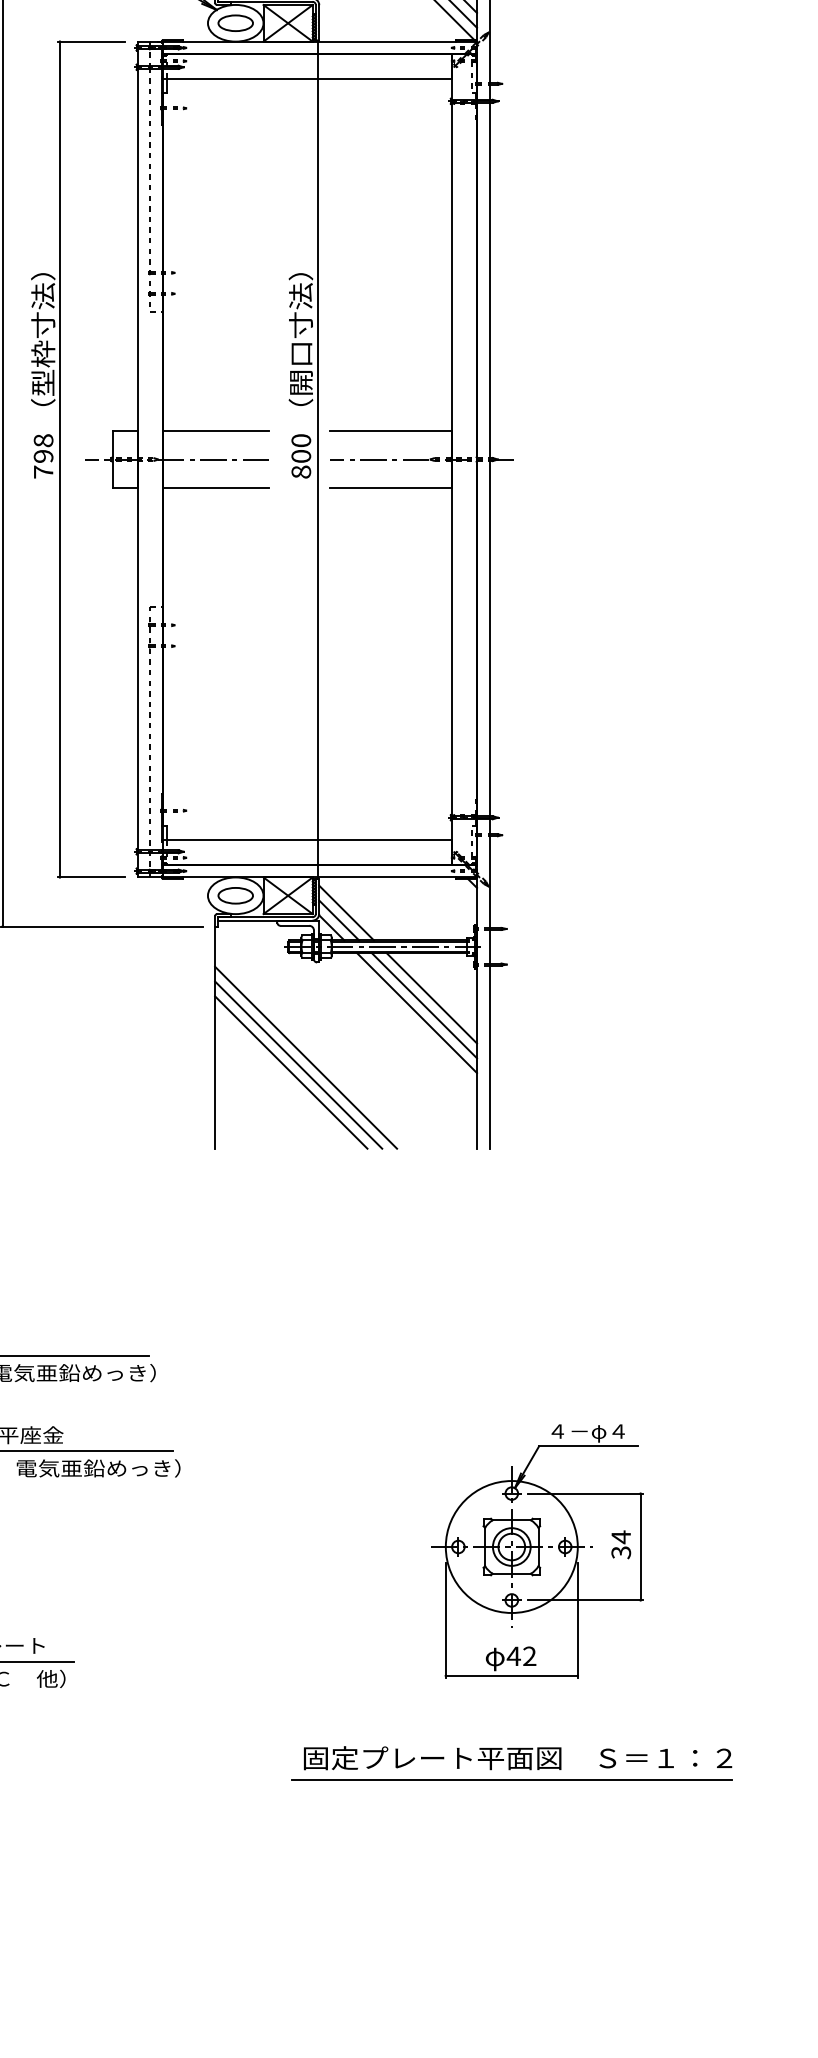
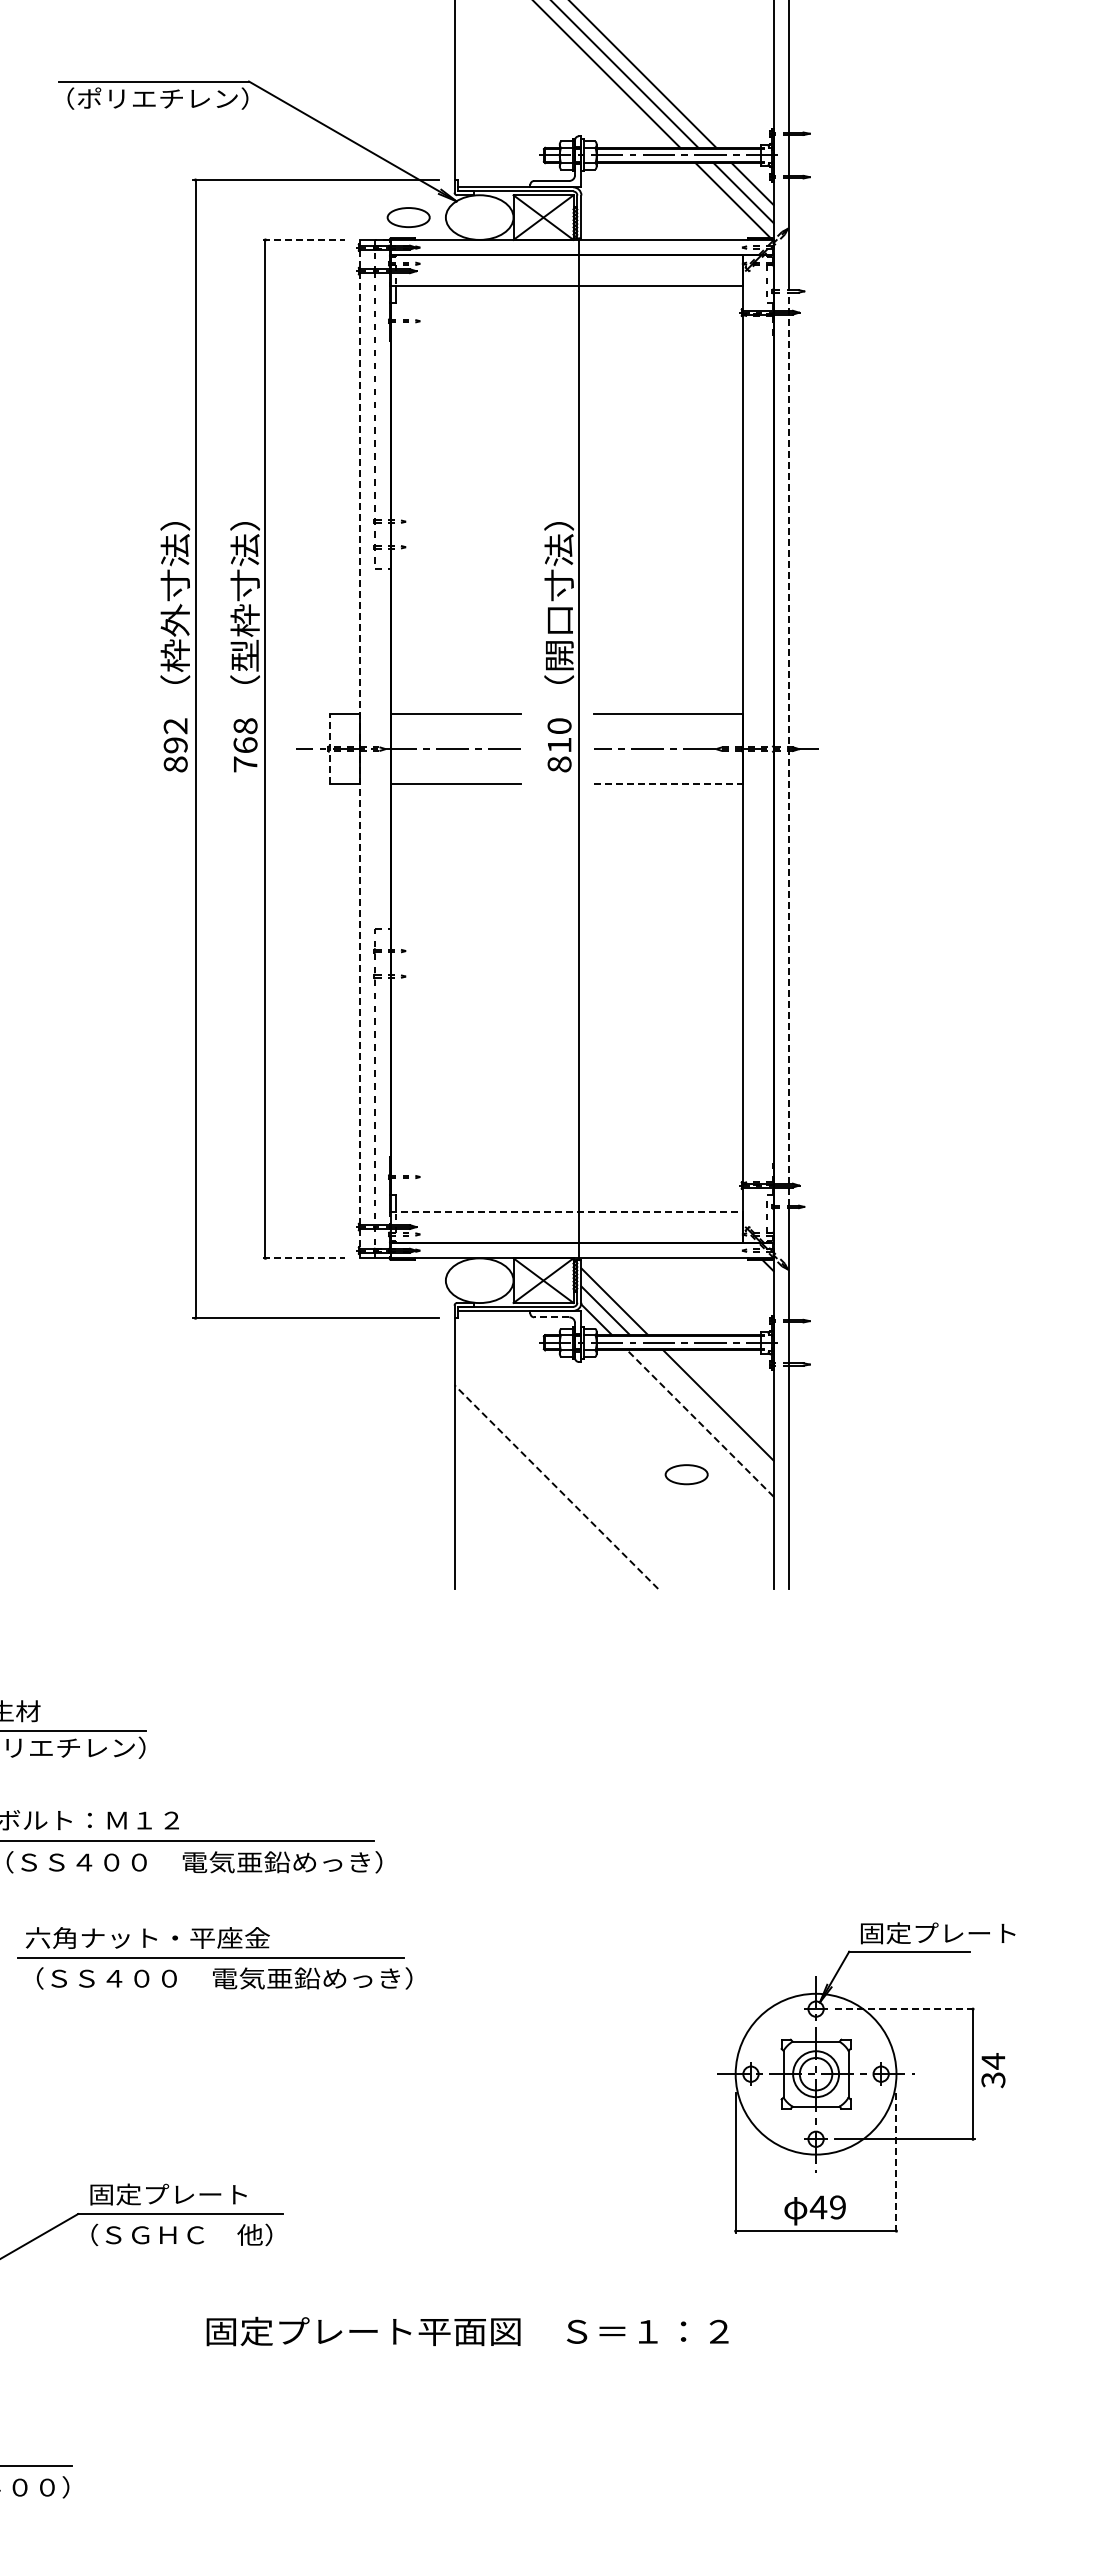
part: (235, 23) -> (408, 217), moved
line: (91, 41) -> (304, 239), solid -> dashed
text: (43, 456) -> (245, 745), 798 -> 768
text: (301, 456) -> (559, 745), 800 -> 810
line: (112, 459) -> (329, 748), solid -> dashed
line: (137, 459) -> (360, 748), solid -> dashed
line: (489, 459) -> (788, 749), solid -> dashed
line: (391, 488) -> (669, 784), solid -> dashed
line: (306, 839) -> (566, 1212), solid -> dashed
line: (91, 877) -> (304, 1258), solid -> dashed
part: (235, 895) -> (686, 1474), moved
line: (294, 925) -> (551, 1317), solid -> dashed
line: (424, 1005) -> (709, 1414), removed
line: (416, 1012) -> (700, 1423), solid -> dashed
line: (306, 1057) -> (565, 1477), removed
line: (298, 1065) -> (556, 1487), solid -> dashed
line: (291, 1072) -> (547, 1495), removed
text: (611, 1432) -> (937, 1934), ４－φ４ -> 固定プレート
line: (585, 1493) -> (905, 2009), solid -> dashed
text: (621, 1544) -> (993, 2070), moved
line: (577, 1620) -> (896, 2163), solid -> dashed
text: (529, 1656) -> (837, 2207), 42 -> 49
text: (517, 1758) -> (467, 2331), moved
line: (512, 1779) -> (816, 2357), removed

